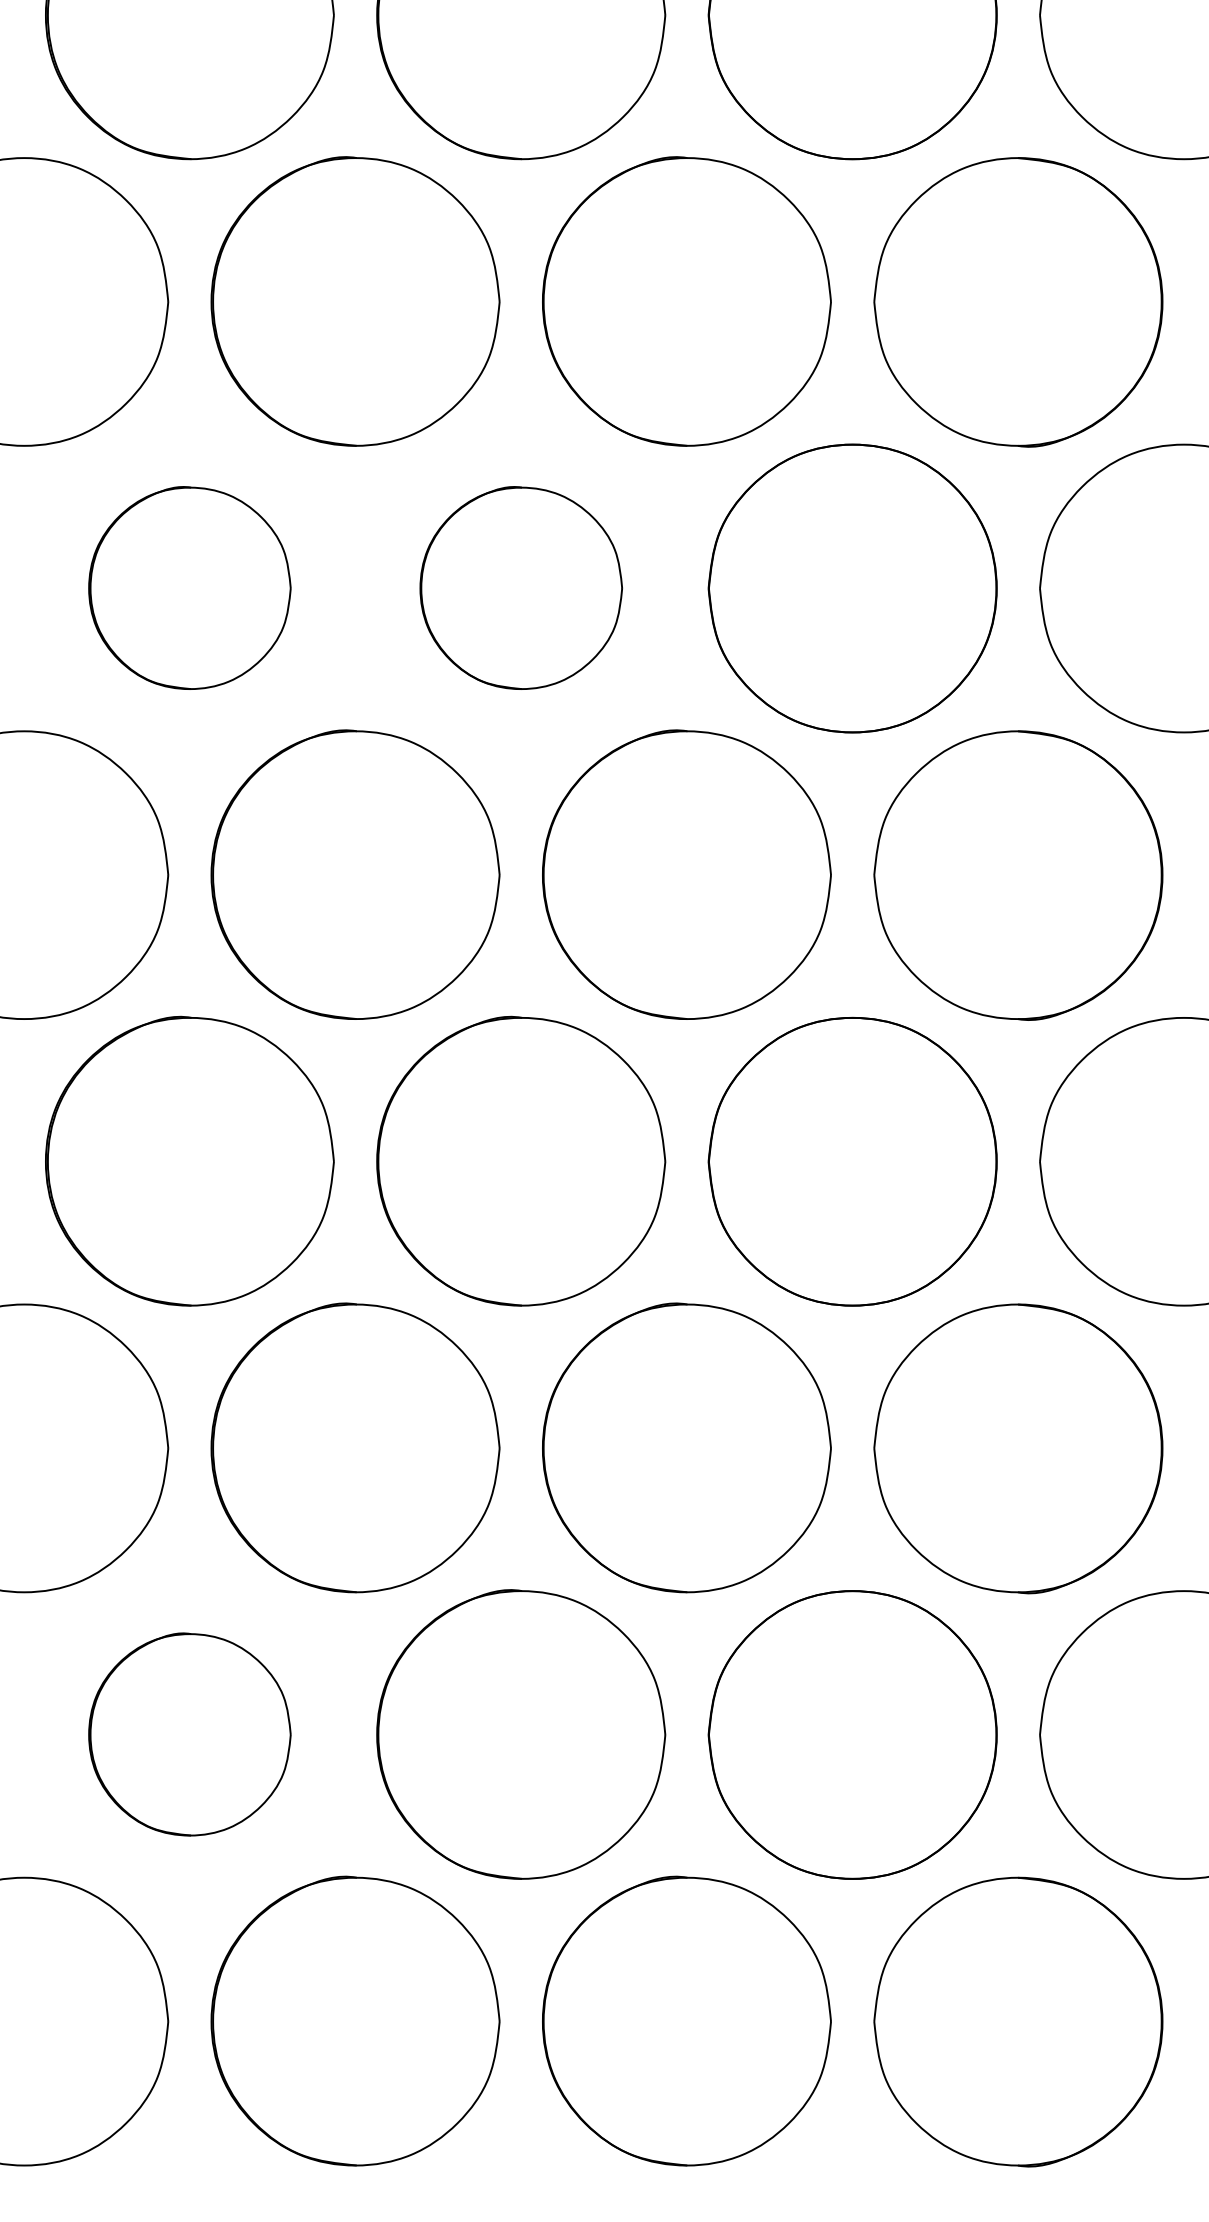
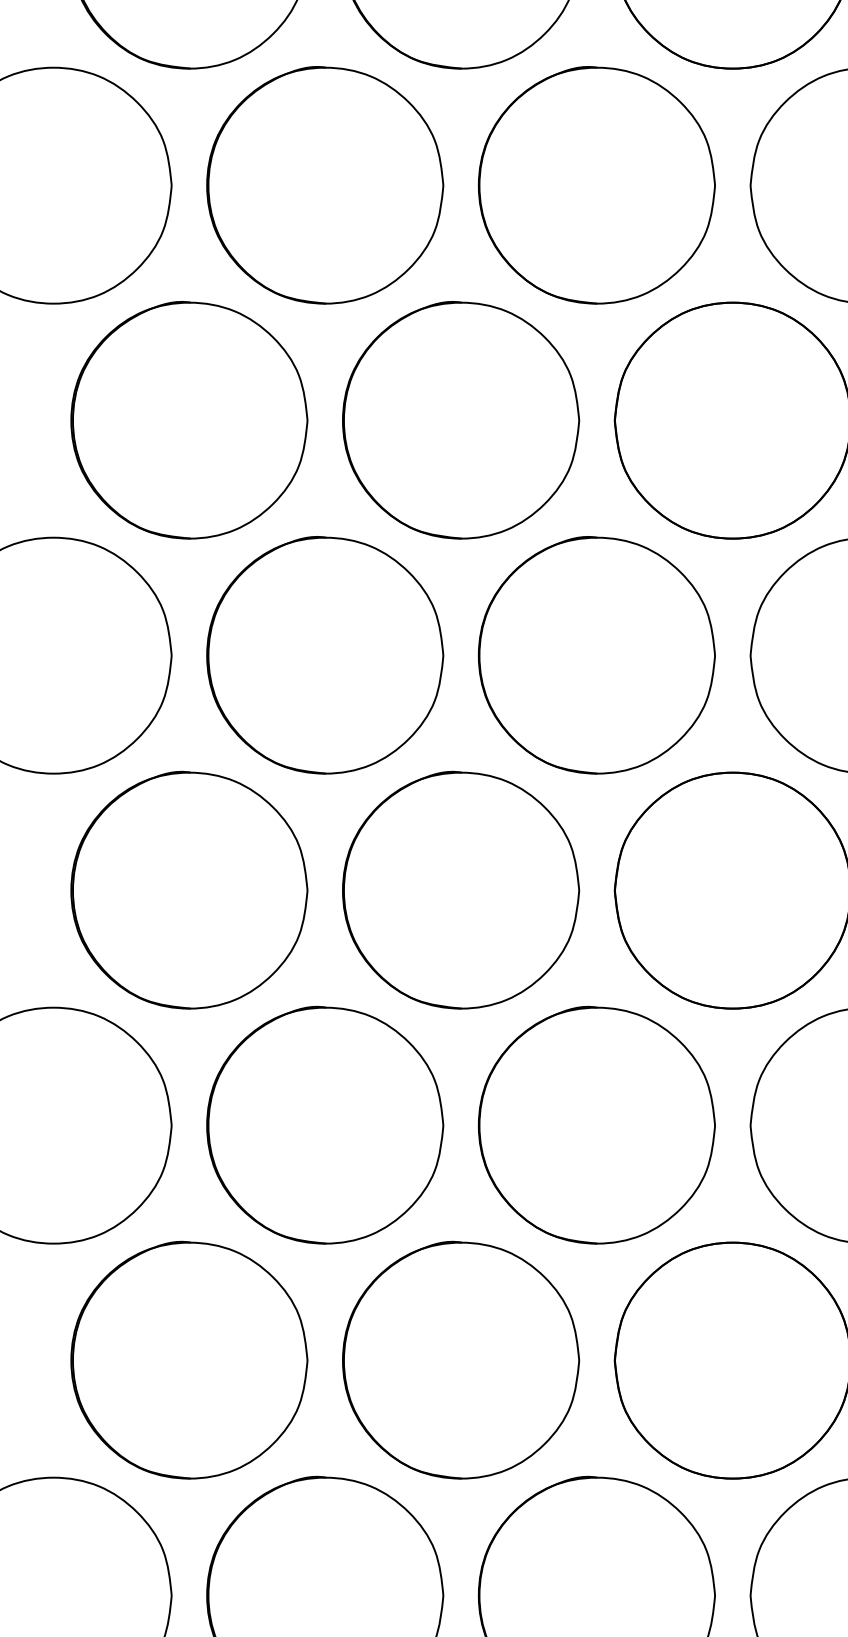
part: (189, 587) -> (189, 419), size x1.43
part: (521, 587) -> (461, 419), size x1.43
part: (189, 1734) -> (189, 1360), size x1.43

